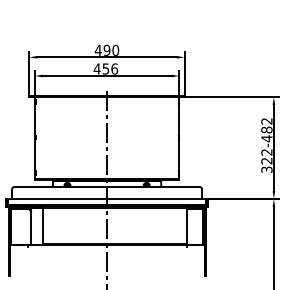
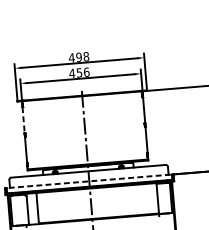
text: (115, 50) -> (86, 56), 490 -> 498
line: (34, 119) -> (23, 119), solid -> dashed
line: (107, 199) -> (89, 181), solid -> dashed

